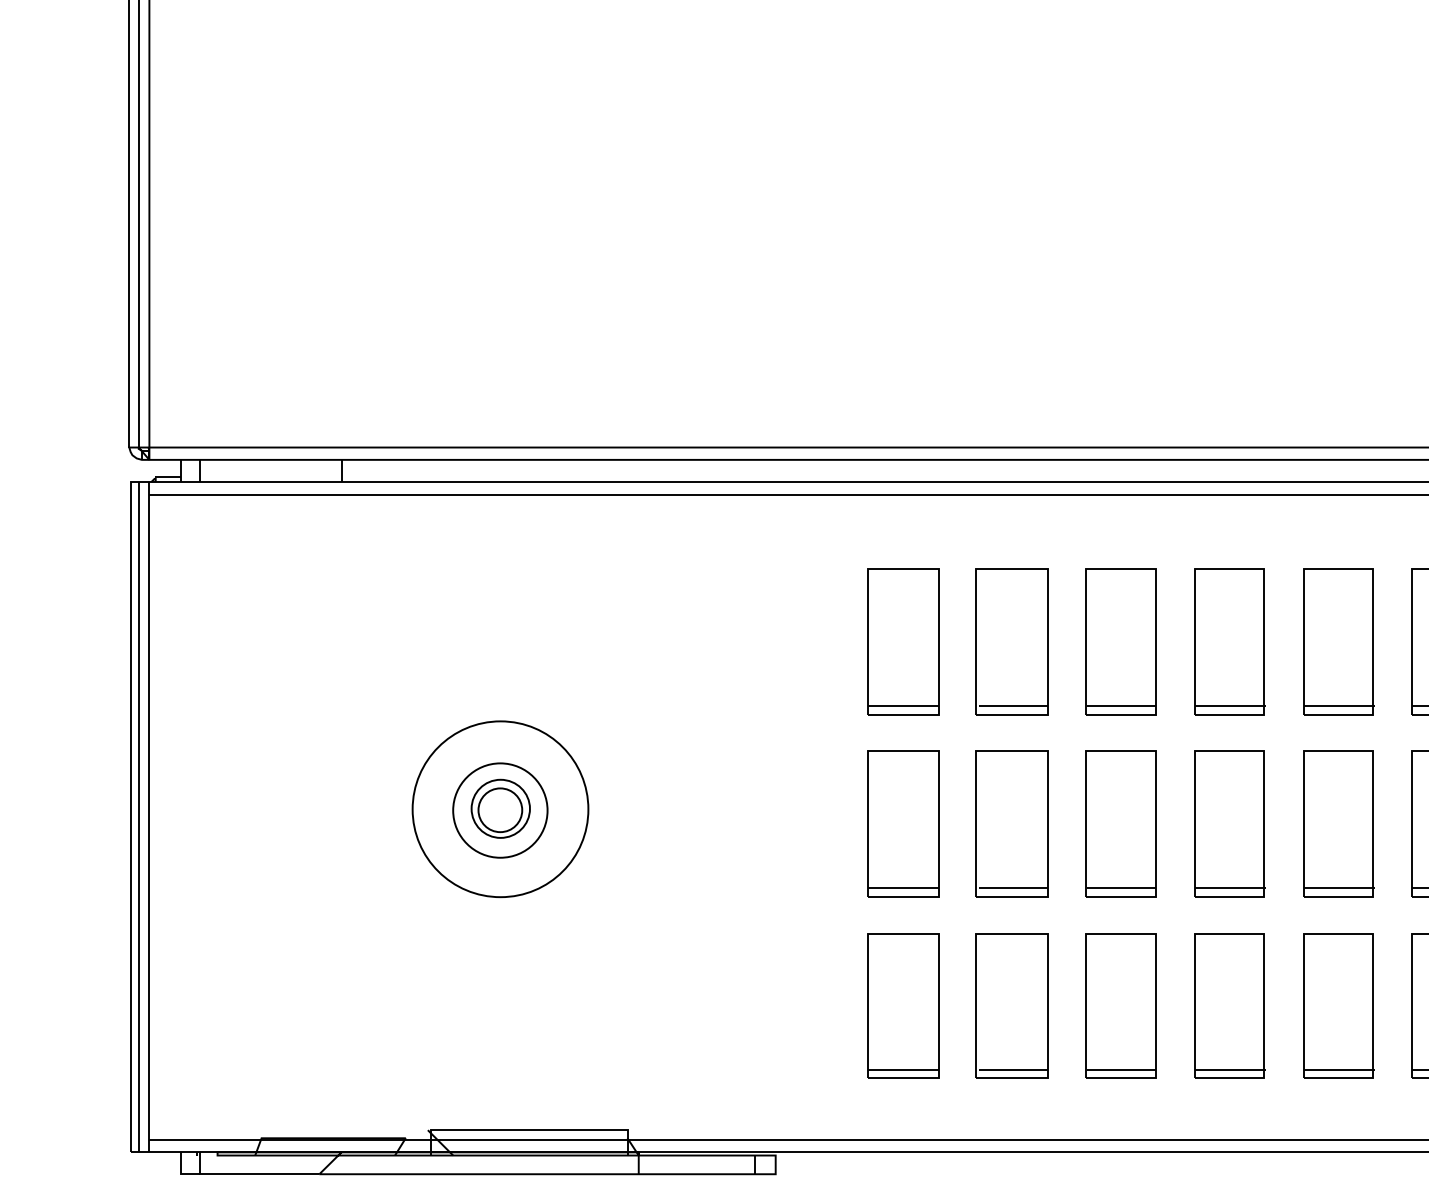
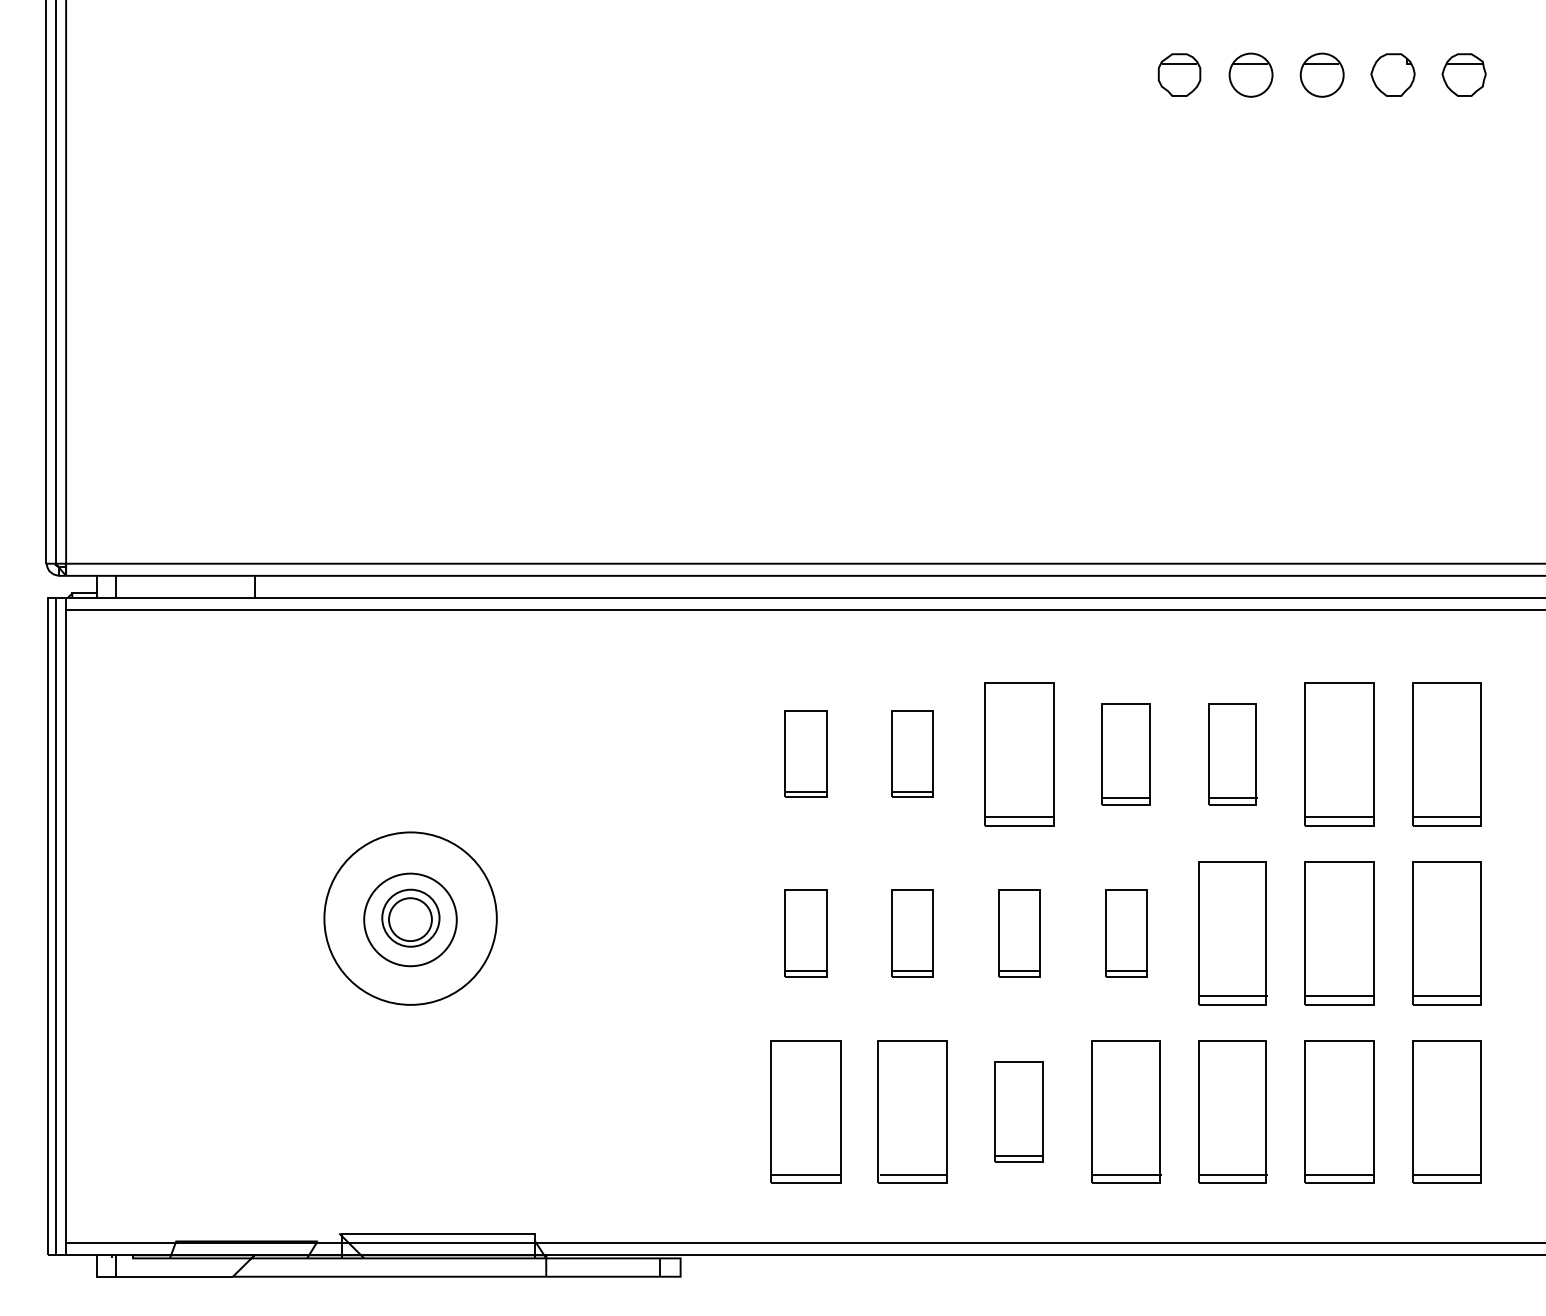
part: (902, 641) -> (805, 754), size x0.6
part: (1012, 641) -> (912, 754), size x0.6
part: (1230, 641) -> (1126, 754), size x0.7
part: (1338, 641) -> (1232, 754), size x0.7
part: (902, 824) -> (805, 933), size x0.6
part: (1012, 824) -> (912, 933), size x0.6
part: (1121, 824) -> (1019, 933), size x0.6
part: (1230, 824) -> (1126, 933), size x0.6
part: (1121, 1005) -> (1019, 1111), size x0.7

